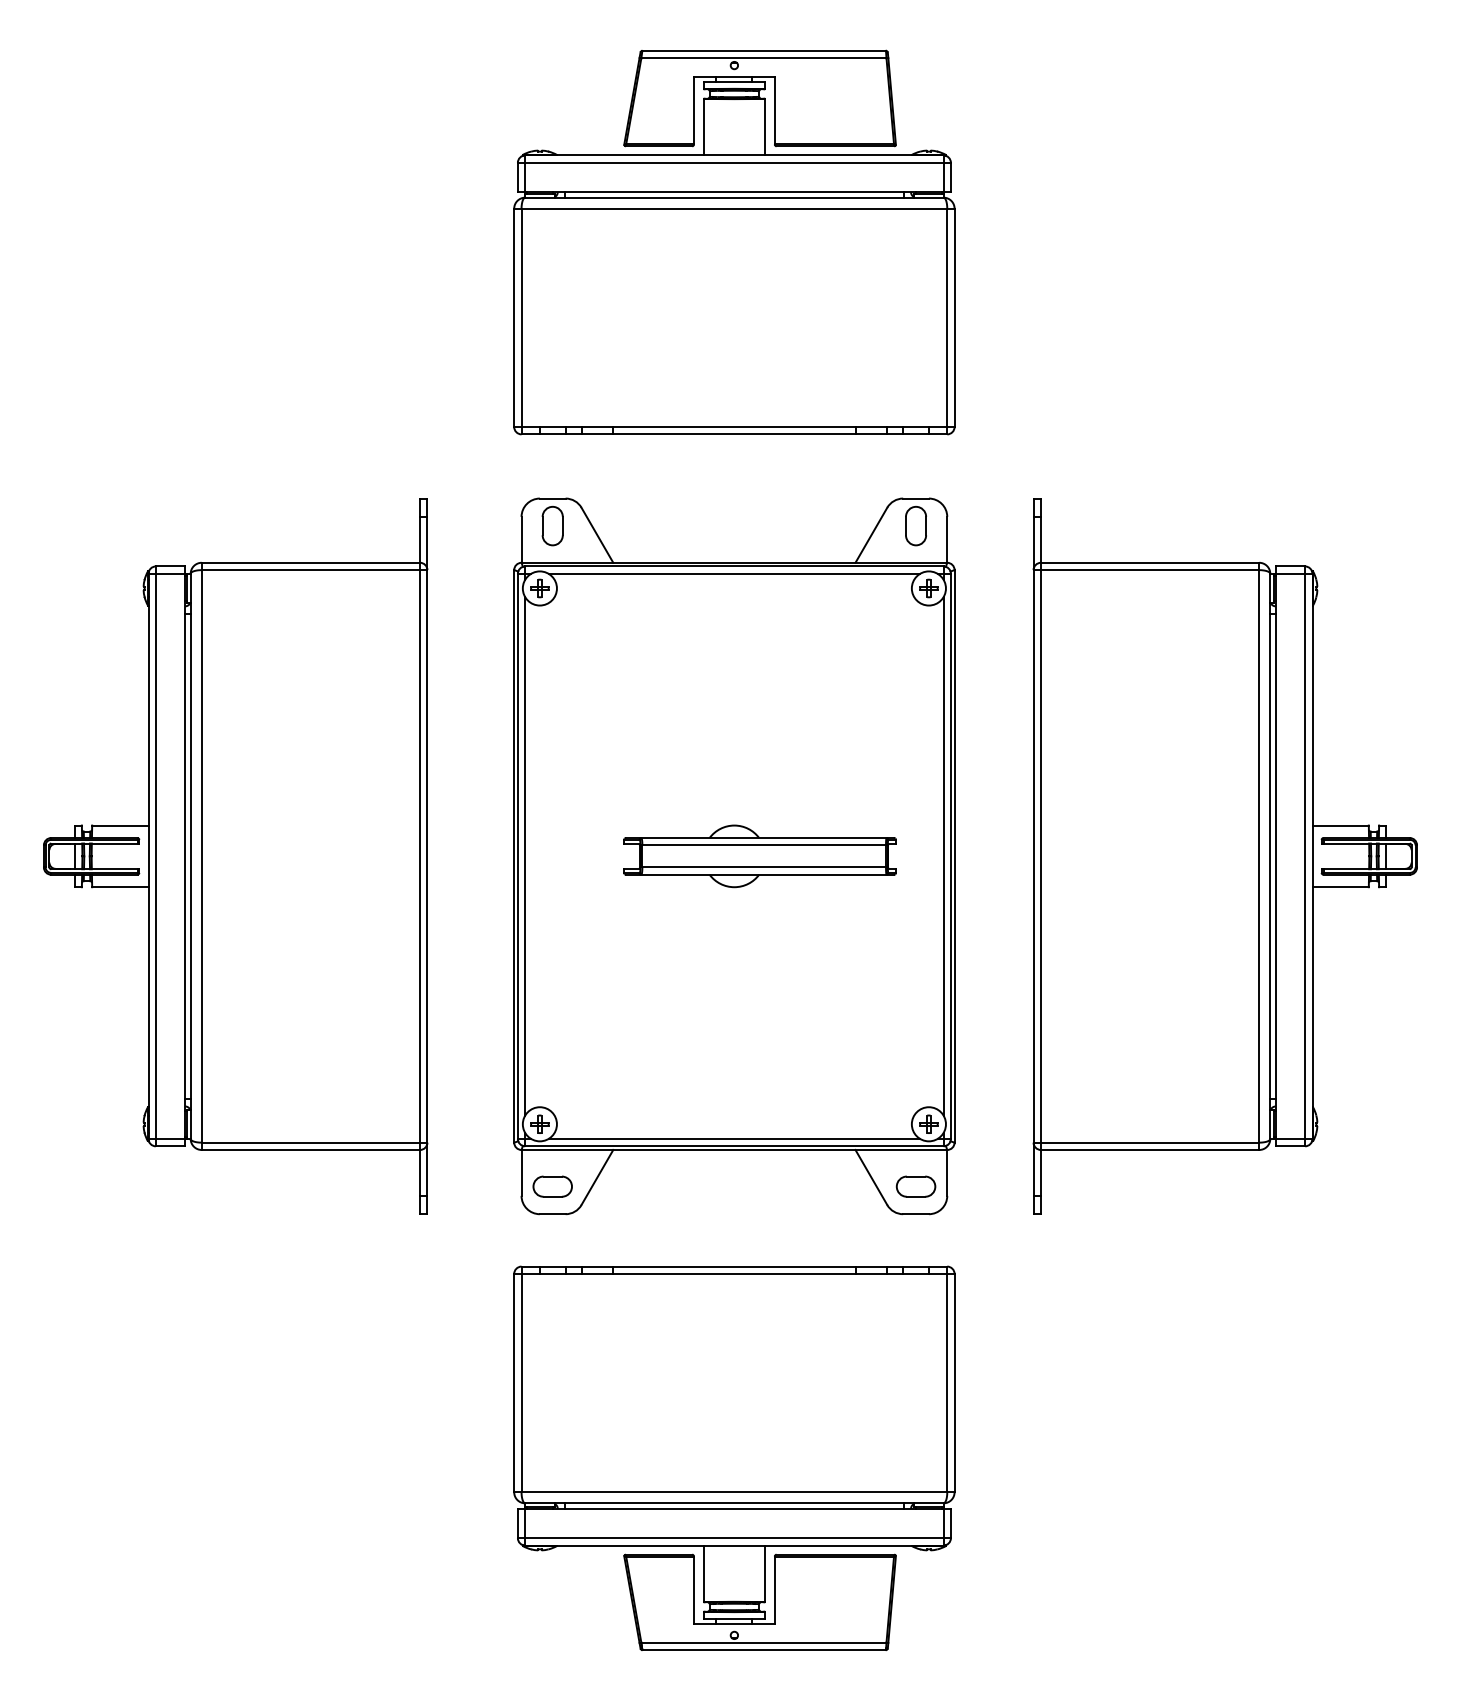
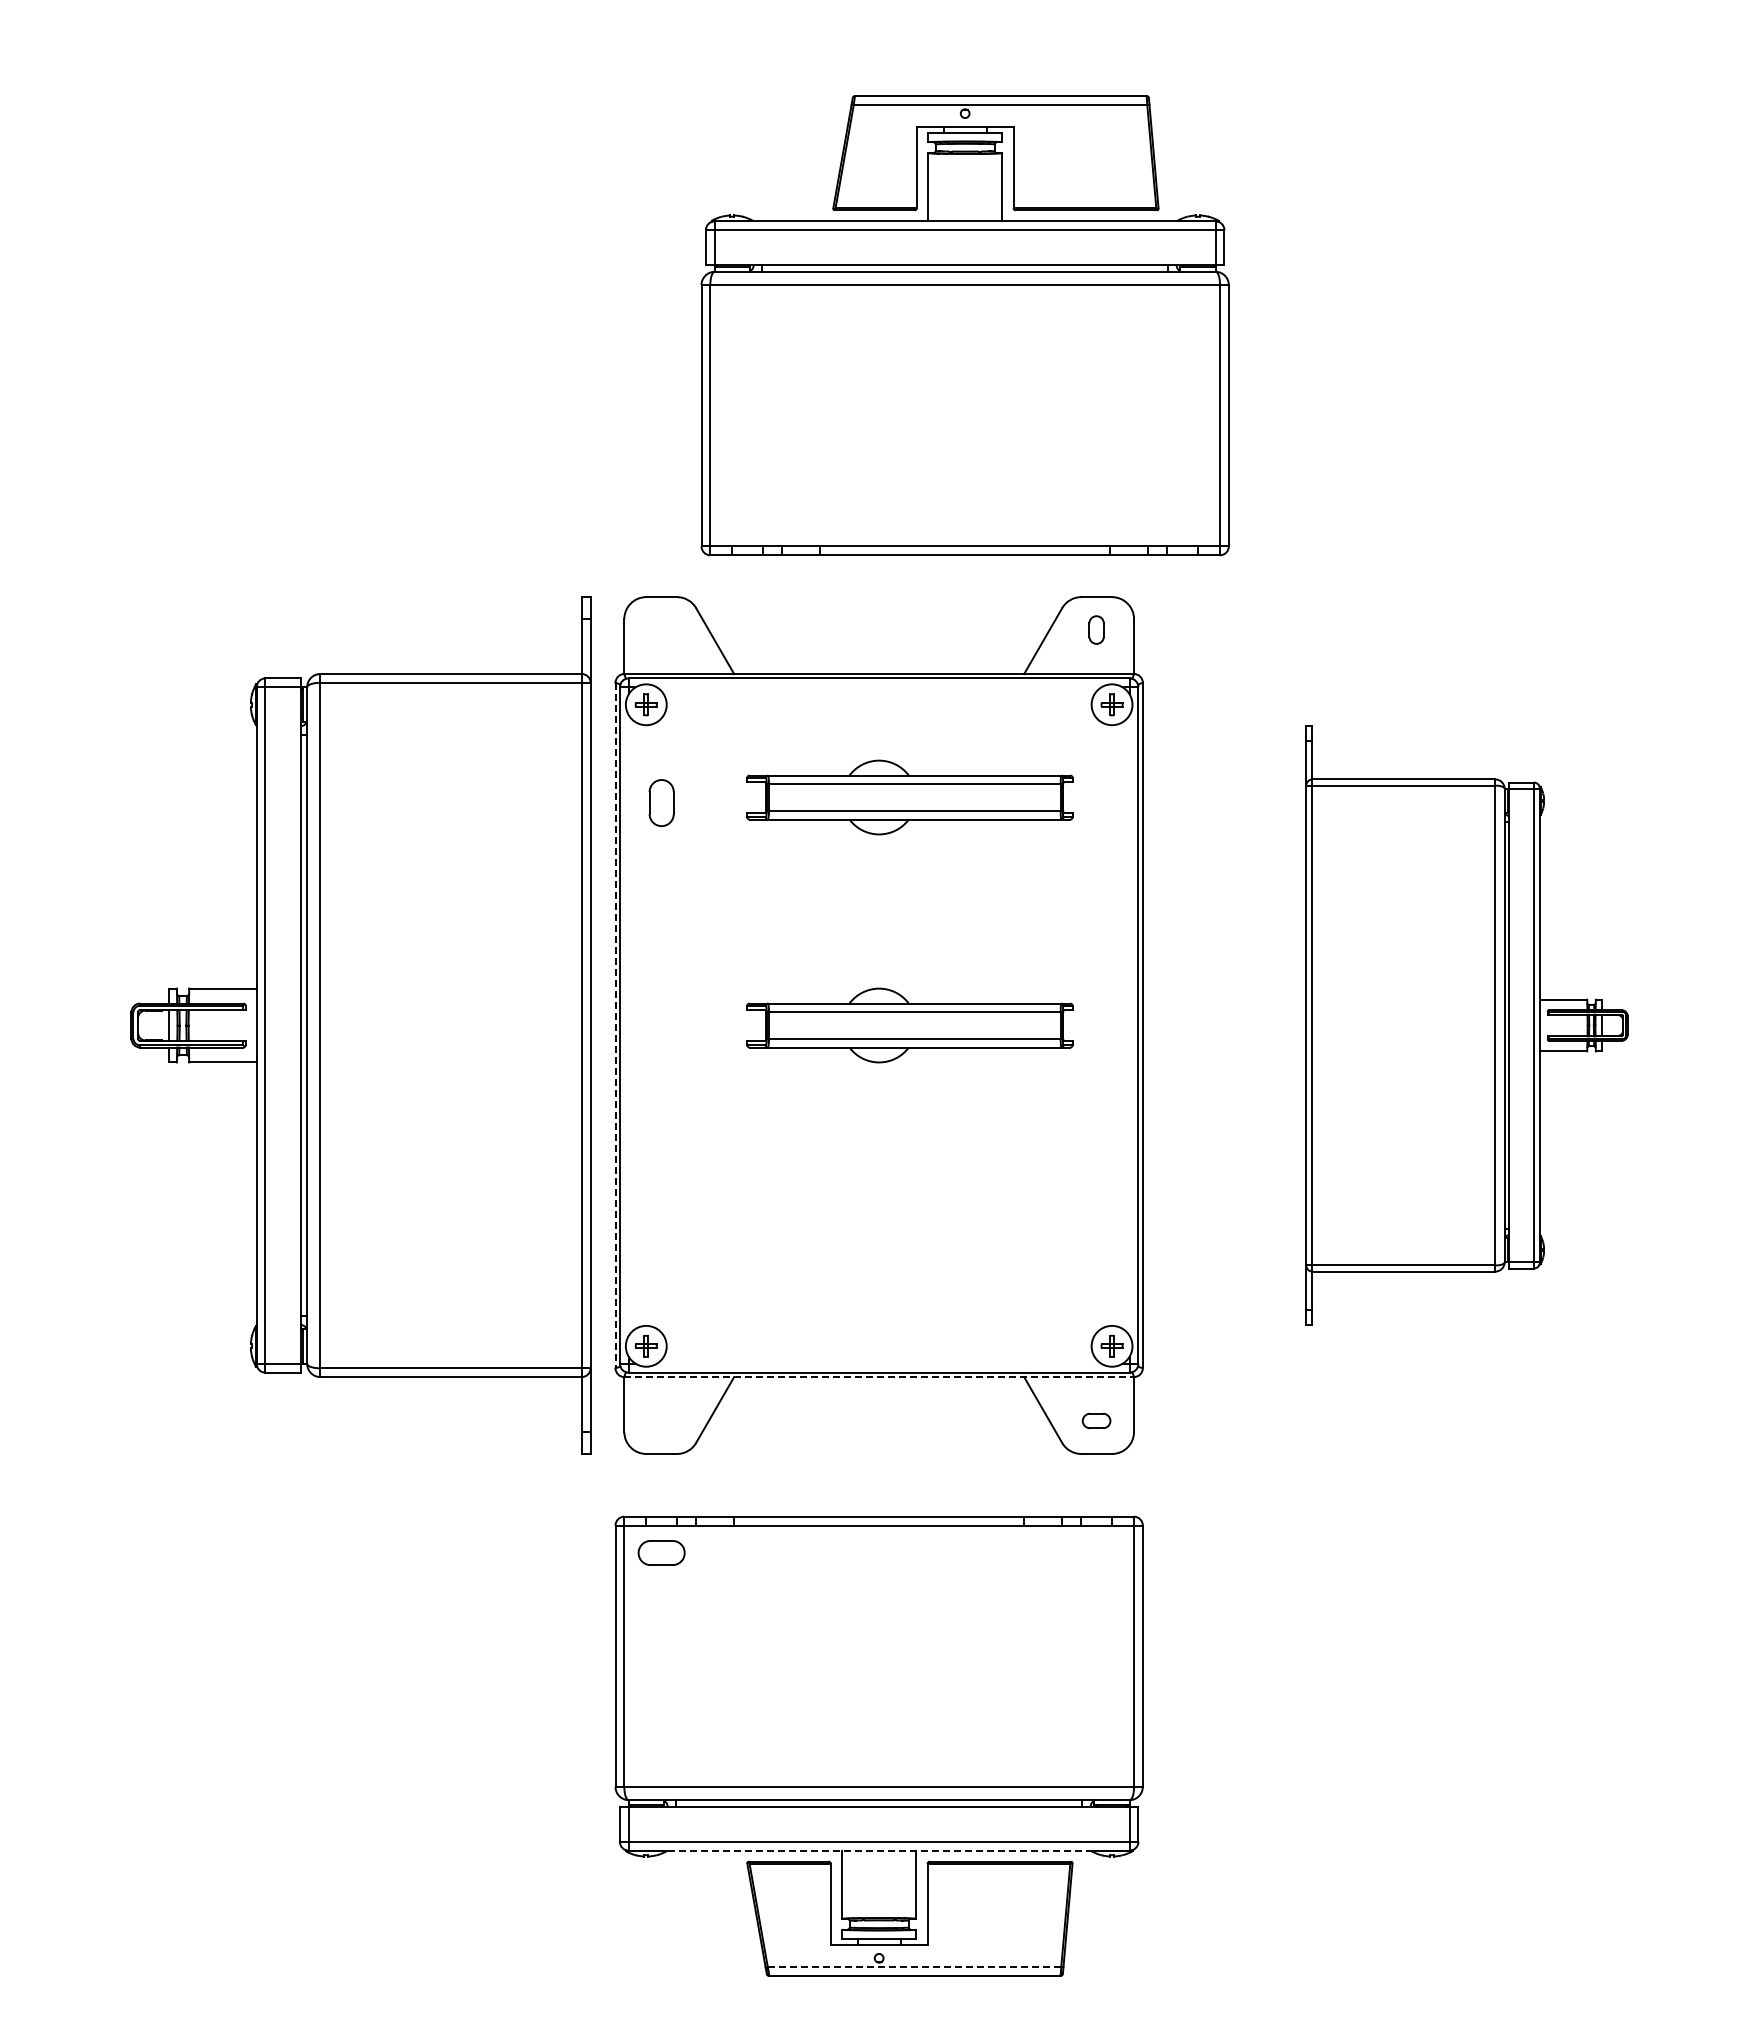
part: (733, 242) -> (964, 325), moved
part: (552, 525) -> (661, 802), moved
part: (915, 525) -> (1096, 629), size x0.6
line: (733, 574) -> (878, 687), removed
part: (759, 665) -> (909, 797), added
part: (235, 856) -> (360, 1025), moved
line: (514, 856) -> (615, 1025), solid -> dashed
line: (525, 856) -> (628, 1025), removed
line: (943, 856) -> (1129, 1025), removed
part: (1224, 856) -> (1466, 1025), size x0.7
line: (733, 1138) -> (878, 1363), removed
line: (734, 1150) -> (879, 1377), solid -> dashed
part: (552, 1186) -> (661, 1552), moved
part: (915, 1186) -> (1096, 1420), size x0.6
line: (734, 1545) -> (879, 1850), solid -> dashed
line: (763, 1643) -> (914, 1967), solid -> dashed

